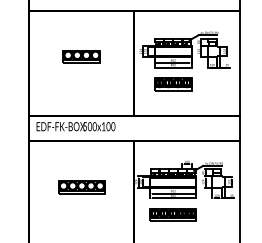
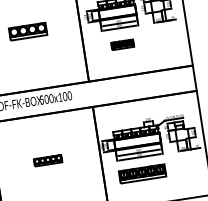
part: (173, 84) -> (122, 44), size x0.6
part: (81, 187) -> (47, 160), size x0.6

